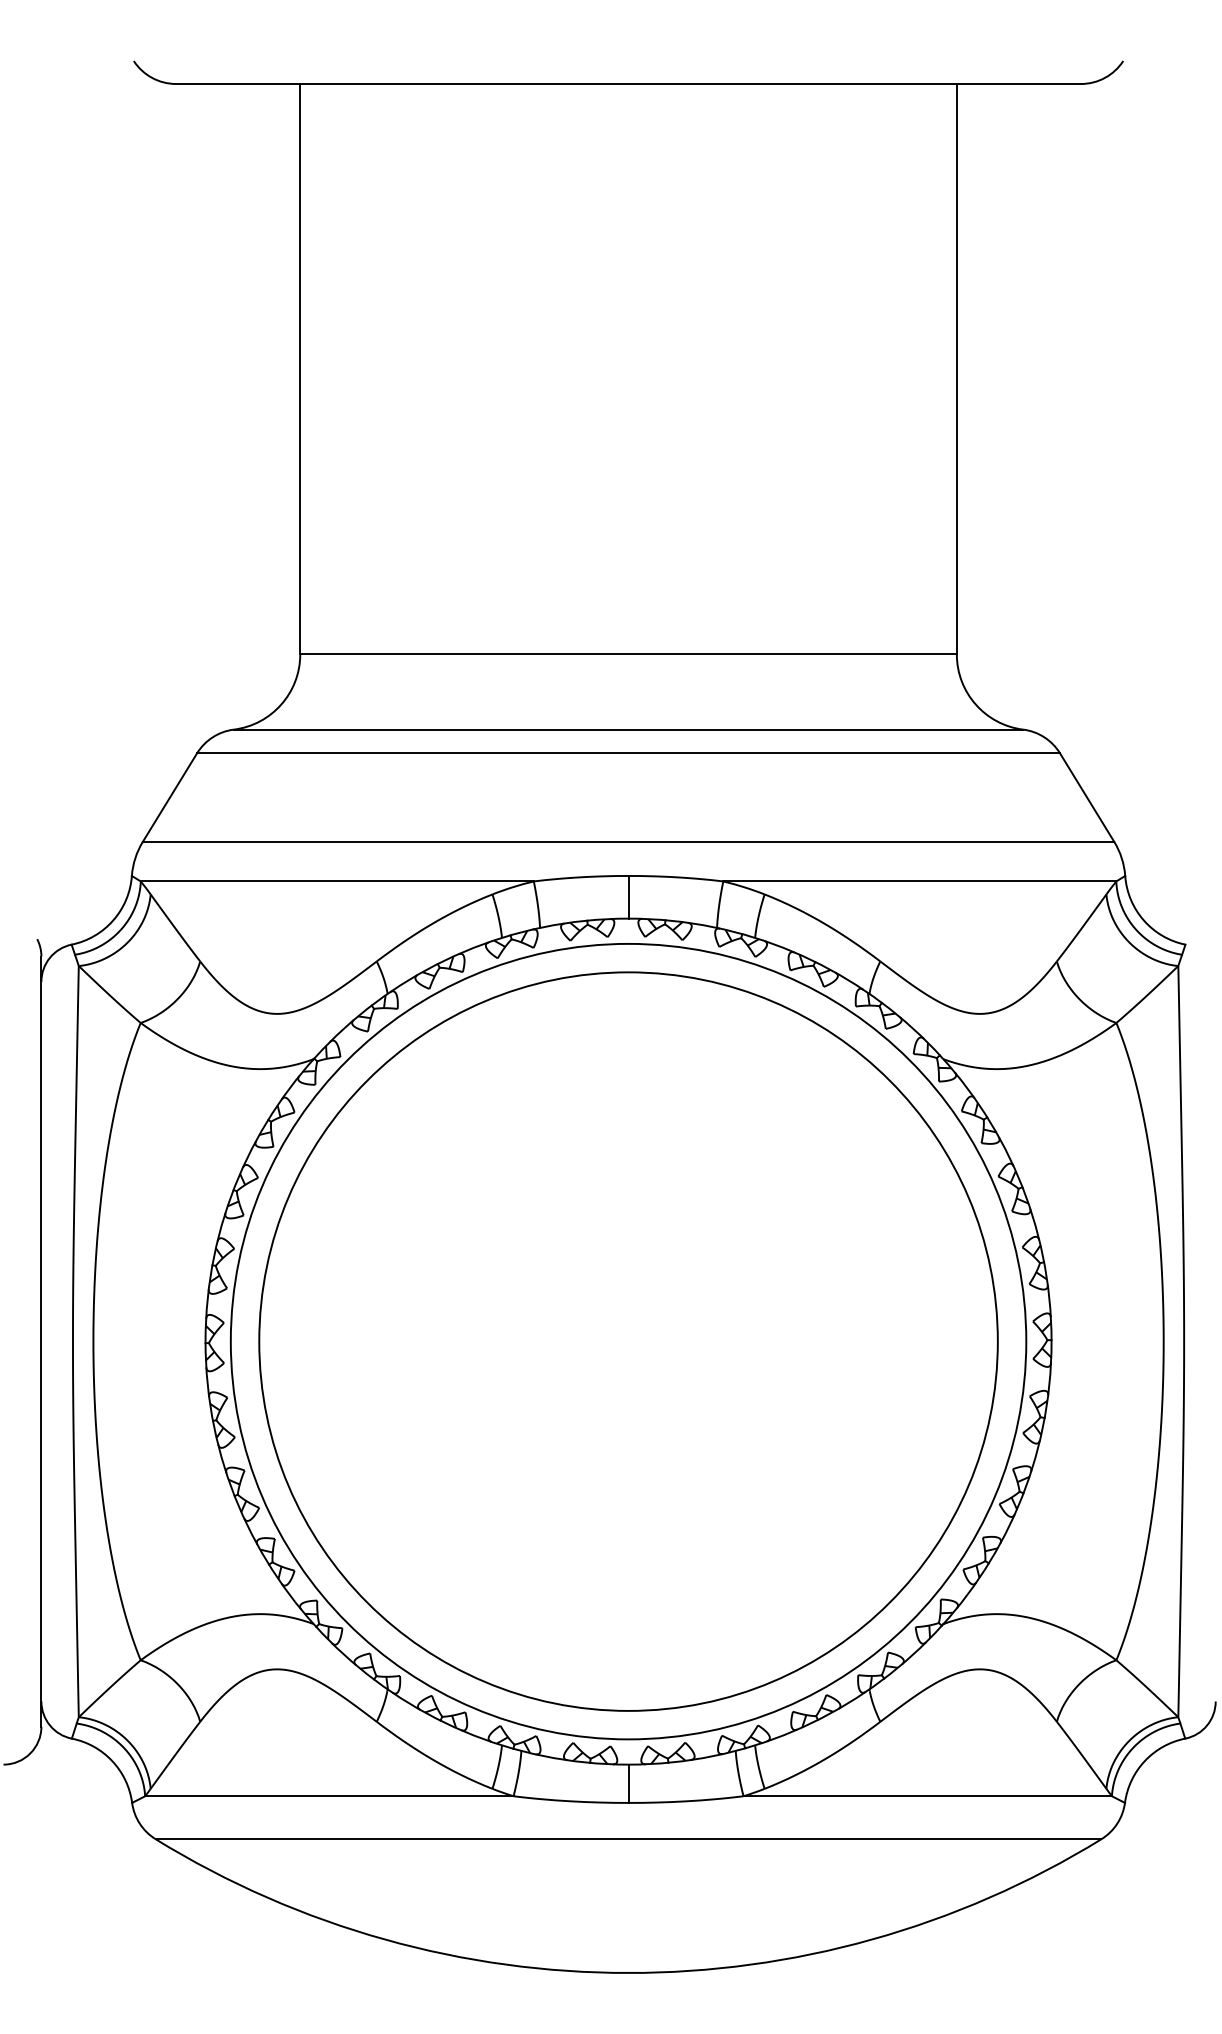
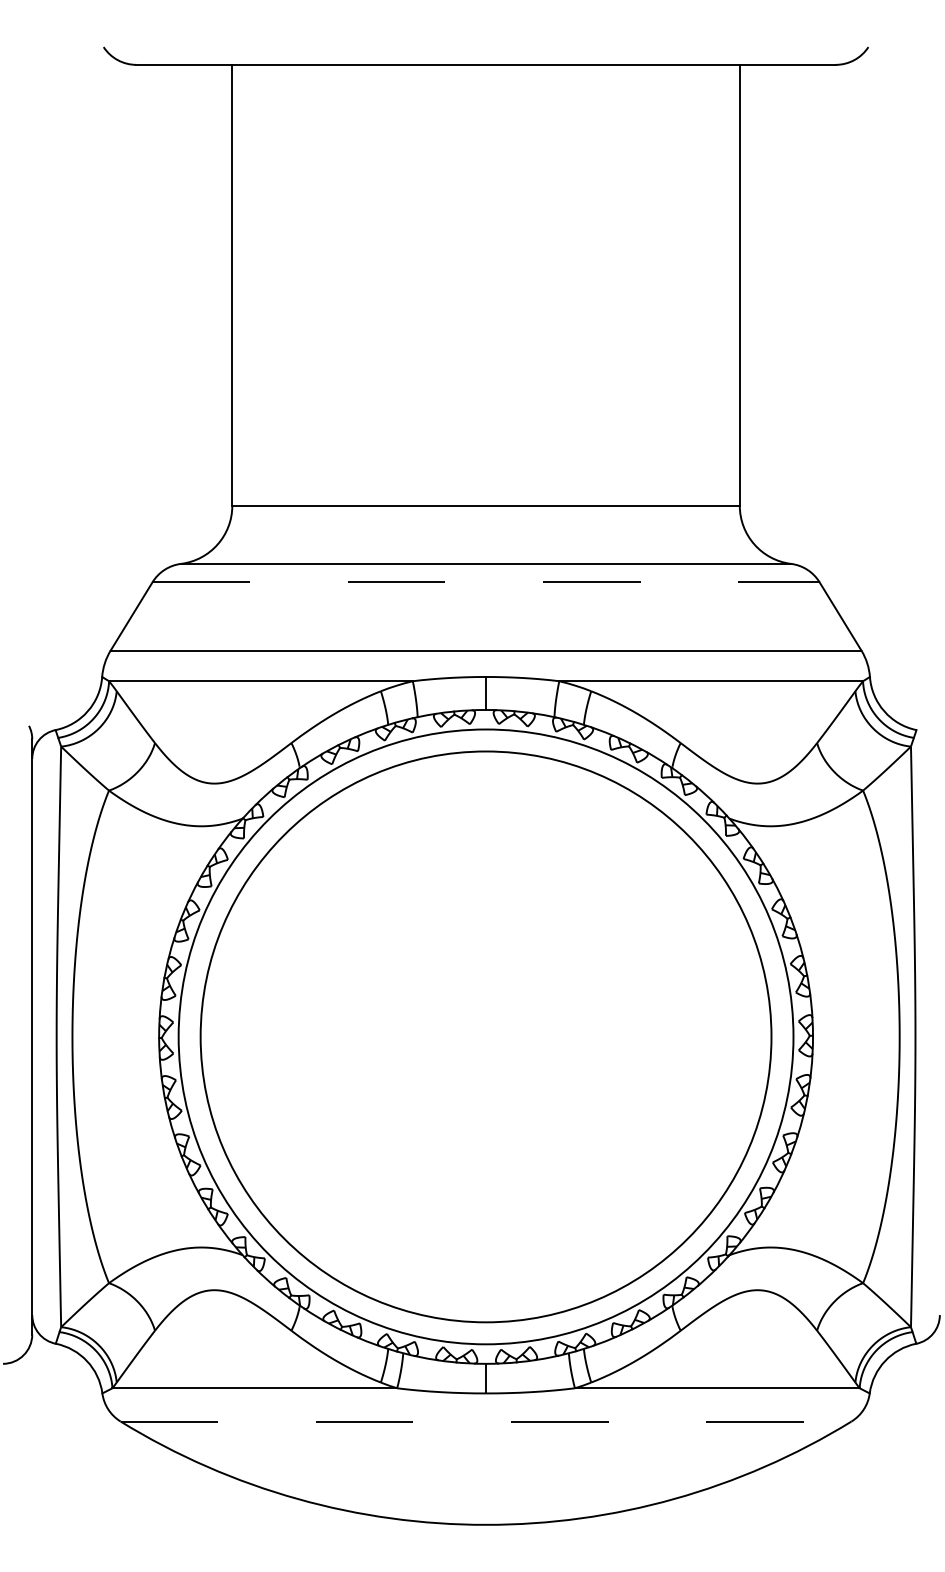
line: (629, 753) -> (486, 582), solid -> dashed
line: (628, 1839) -> (486, 1421), solid -> dashed

